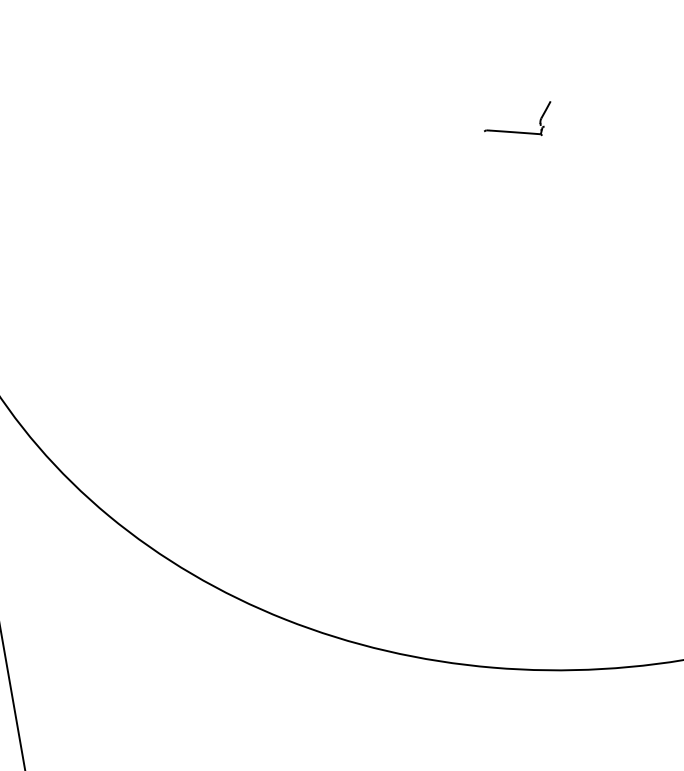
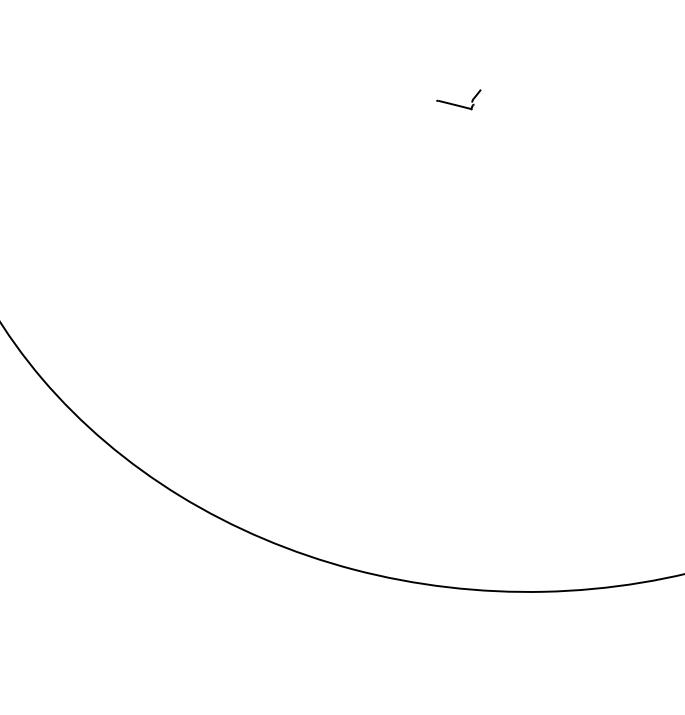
part: (518, 122) -> (458, 99), size x0.71

